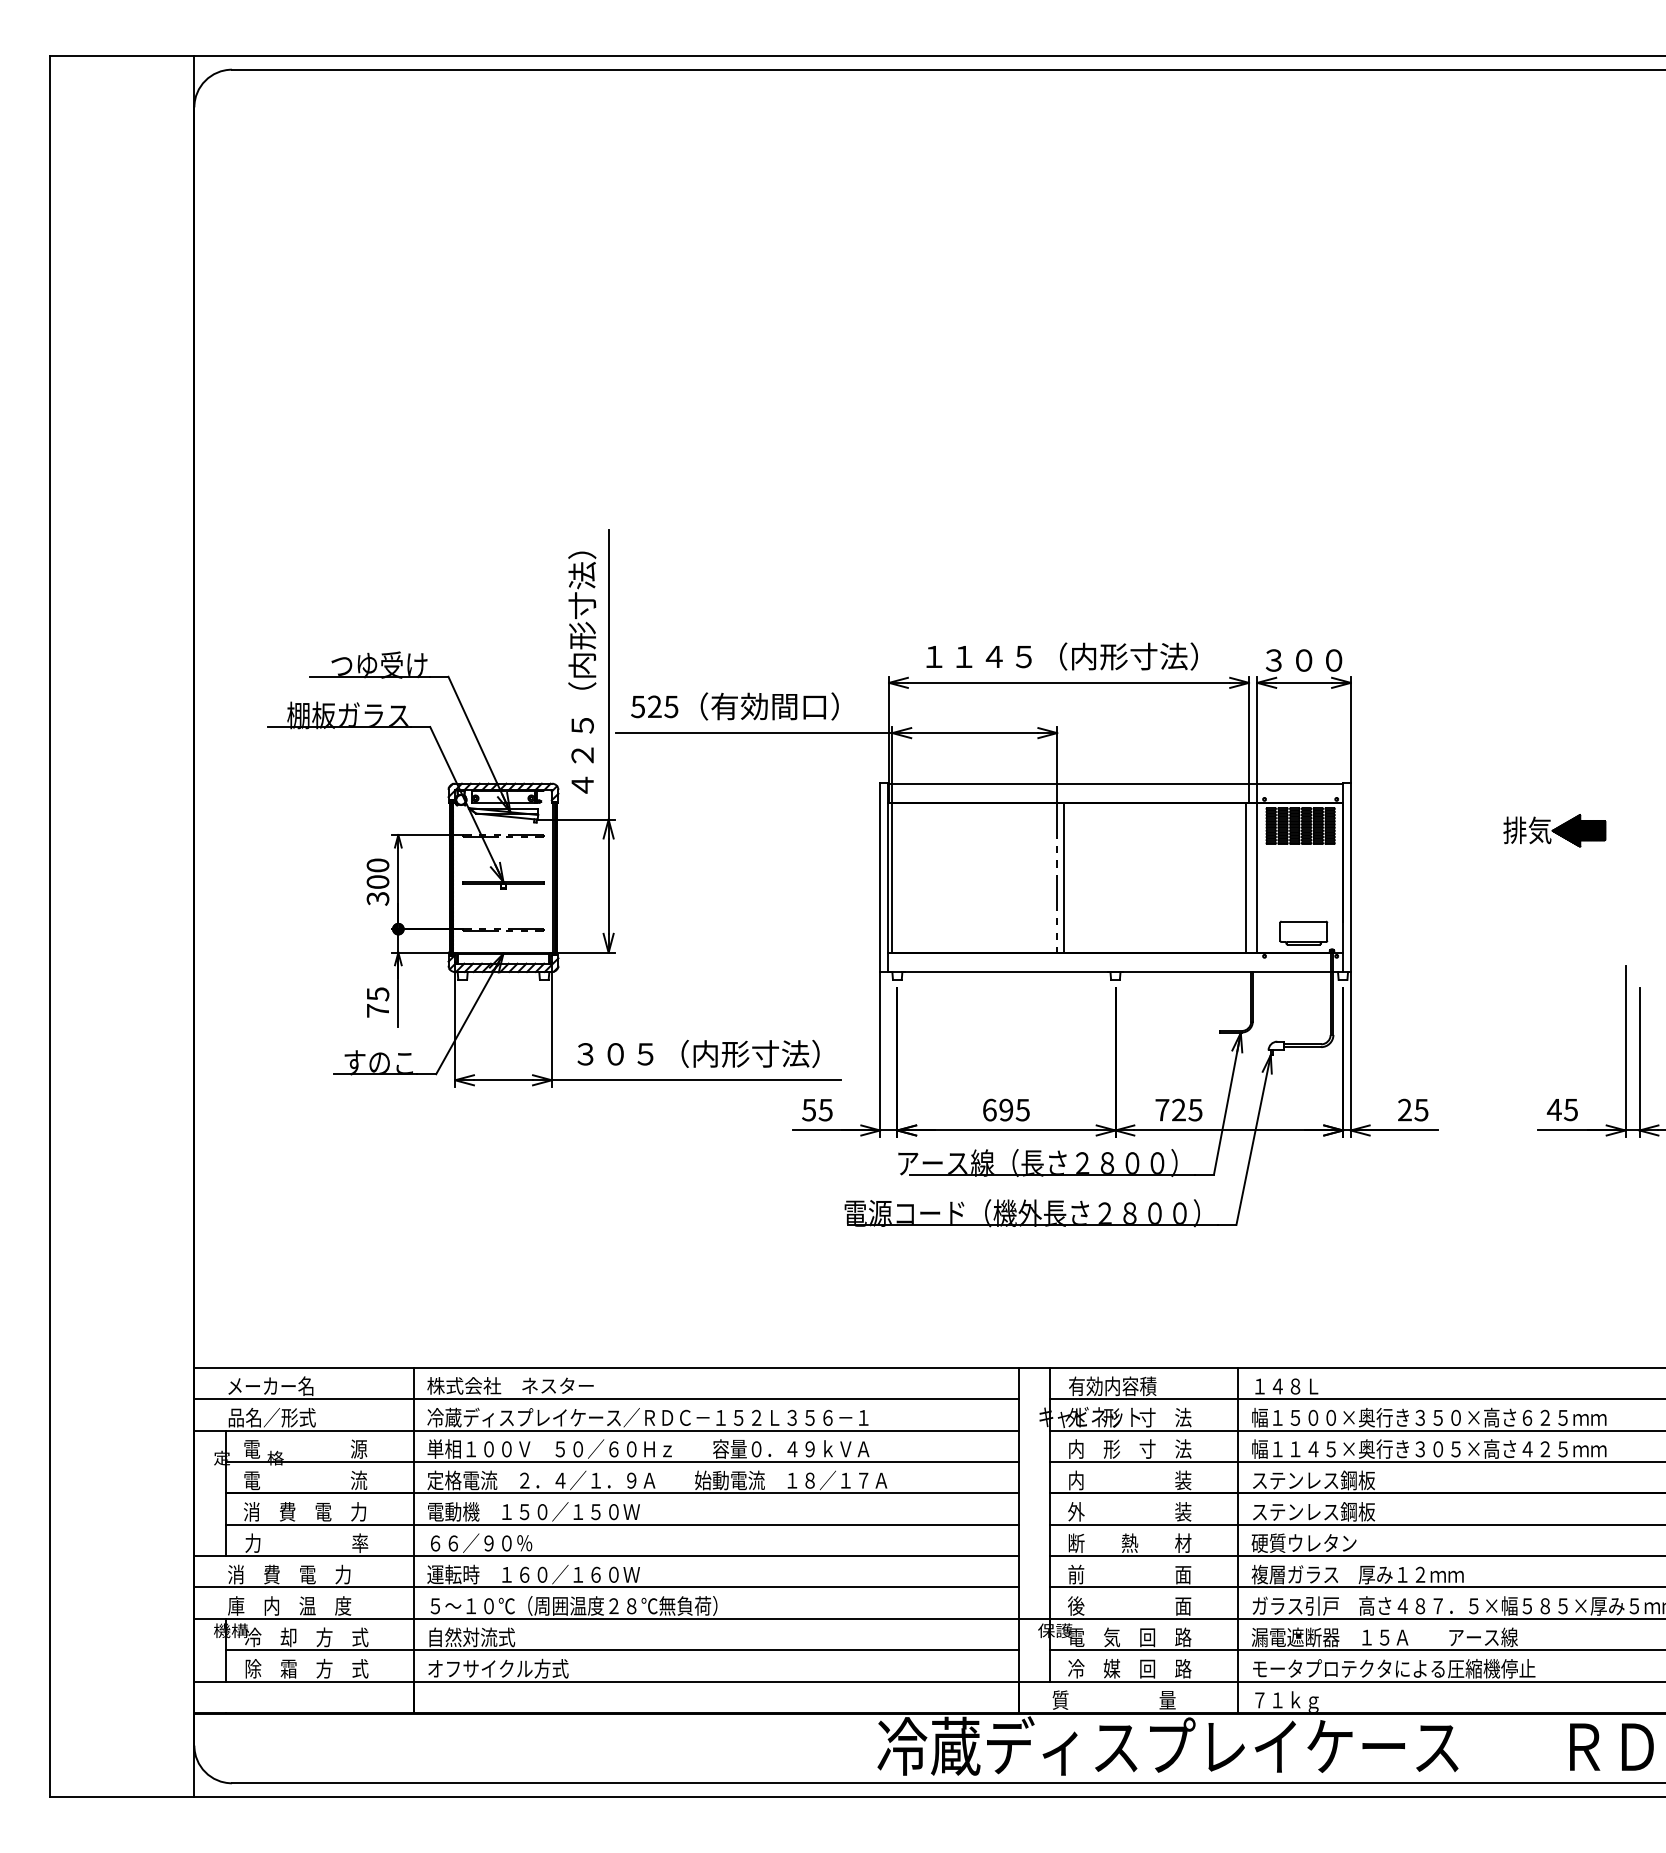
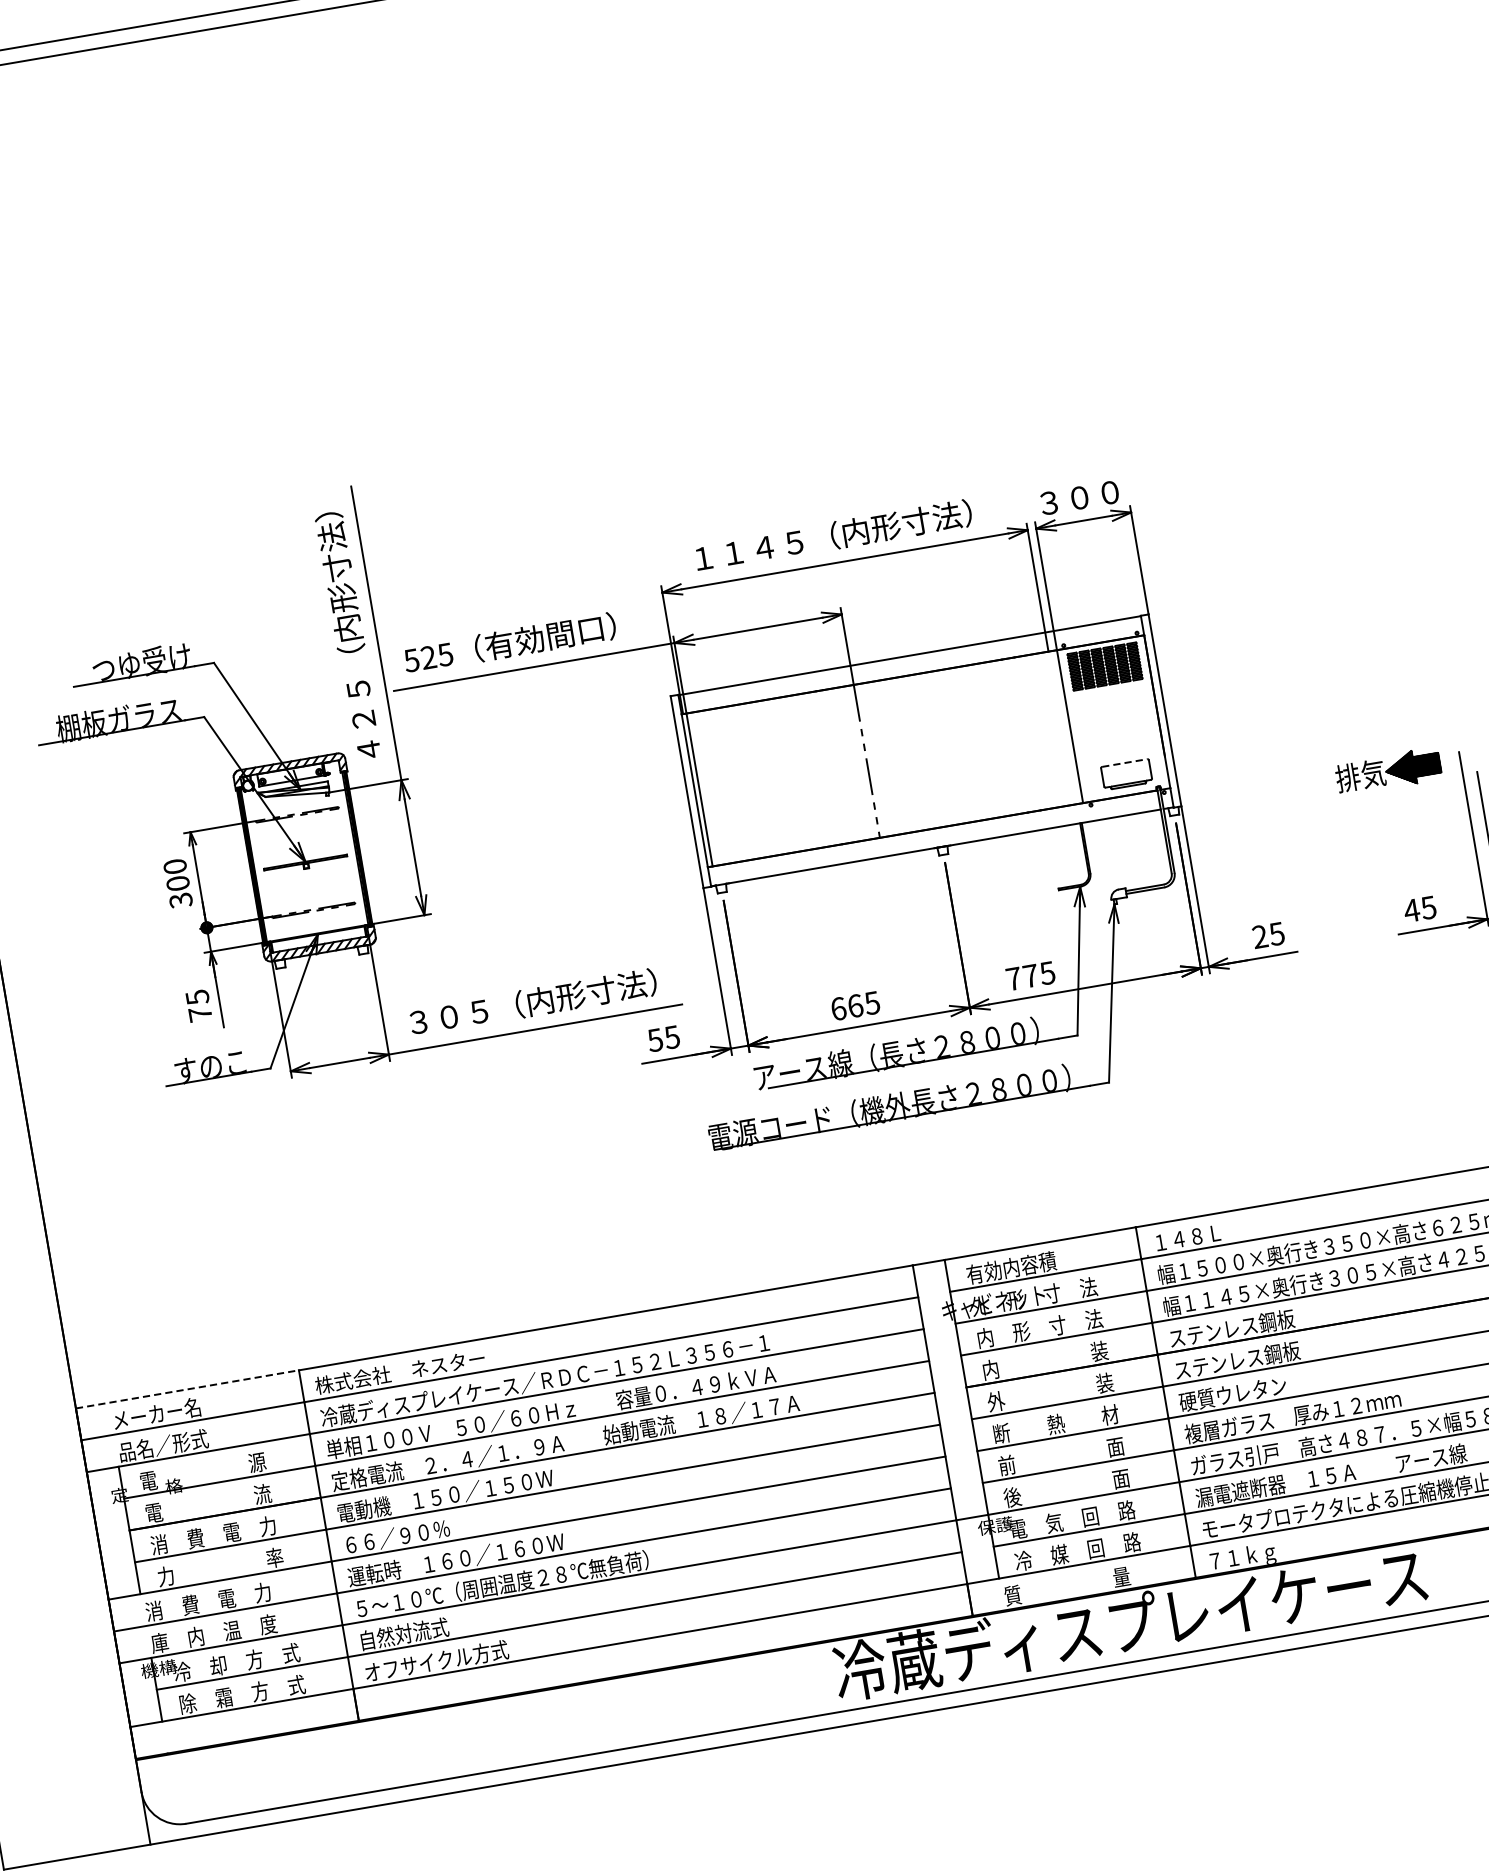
part: (1554, 830) -> (1388, 771), moved
line: (1064, 877) -> (874, 759), removed
line: (1245, 877) -> (1057, 728), removed
line: (1304, 921) -> (1125, 762), solid -> dashed
text: (1006, 1109) -> (855, 1005), 695 -> 665
text: (1178, 1109) -> (1030, 975), 725 -> 775
line: (304, 1367) -> (187, 1389), solid -> dashed

